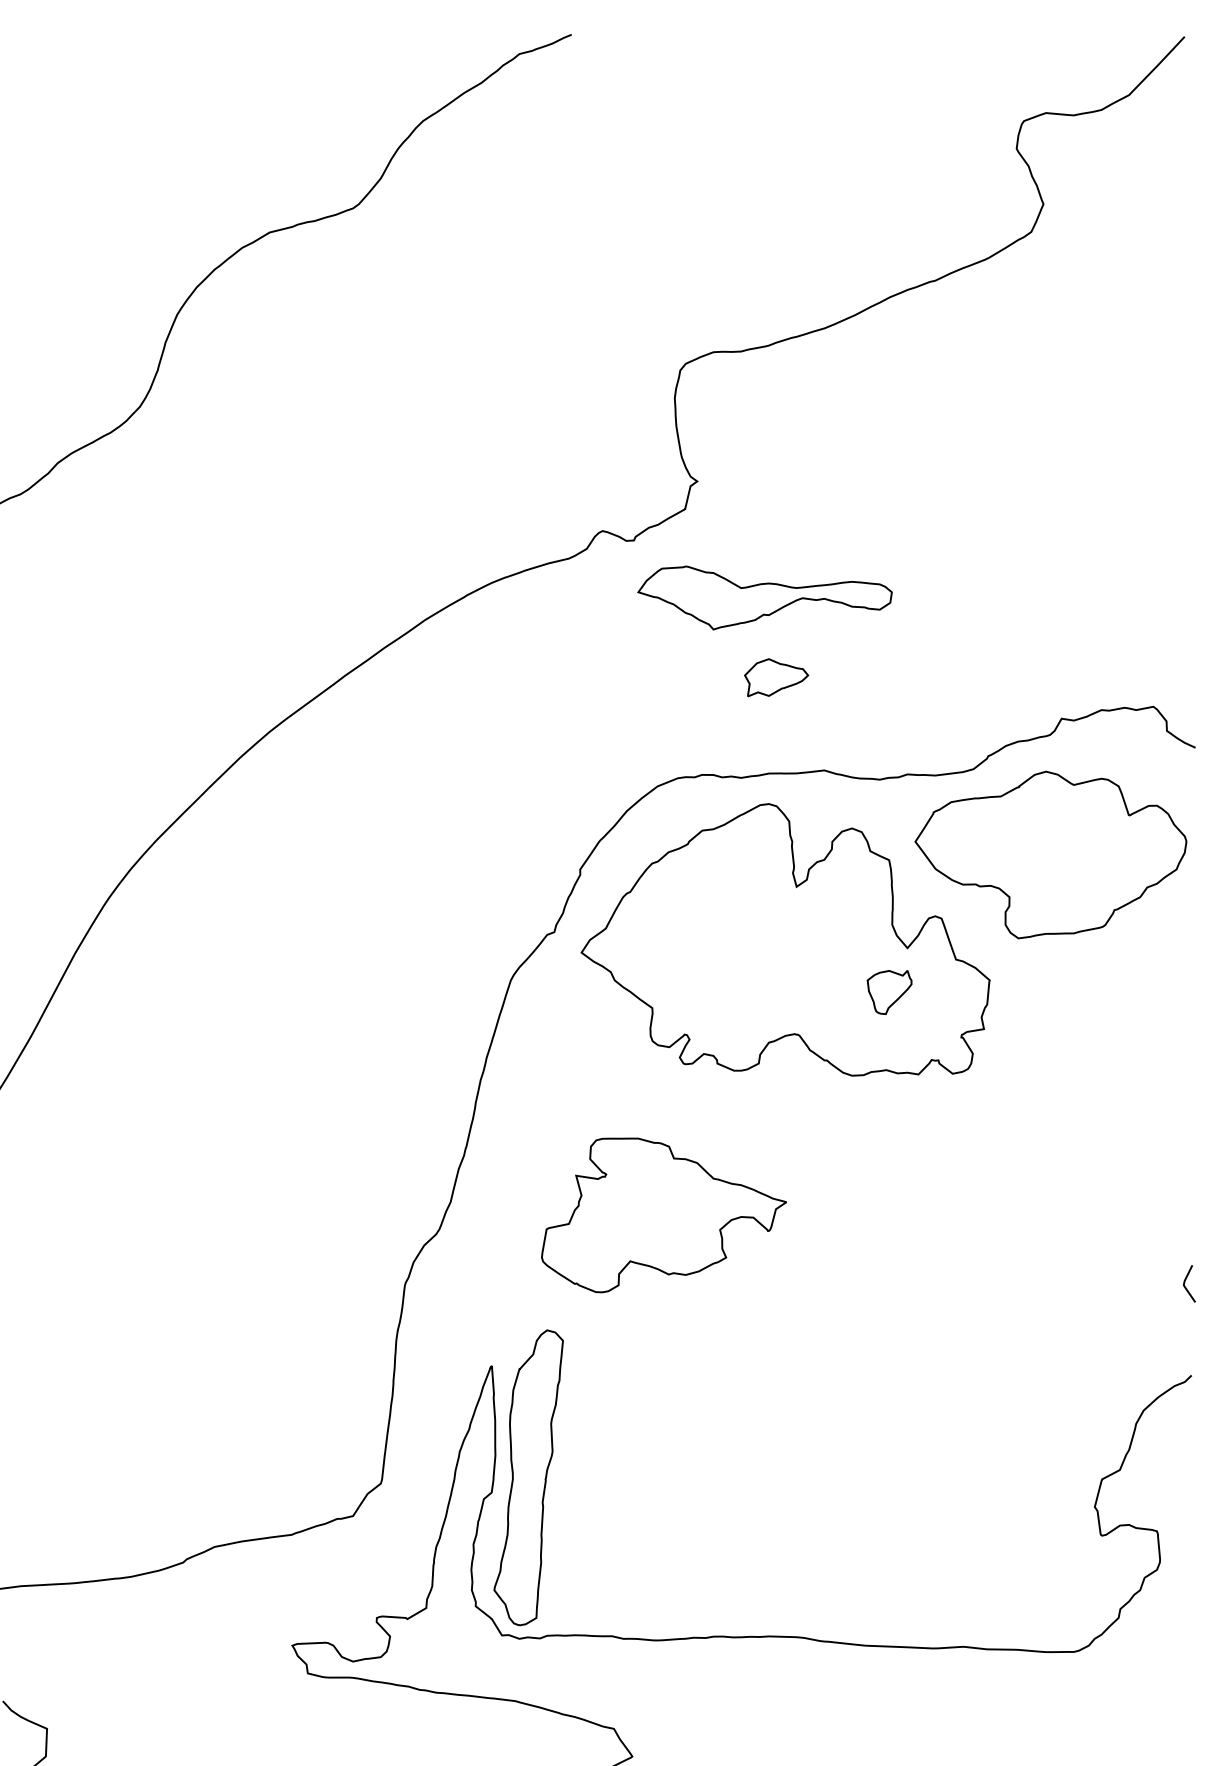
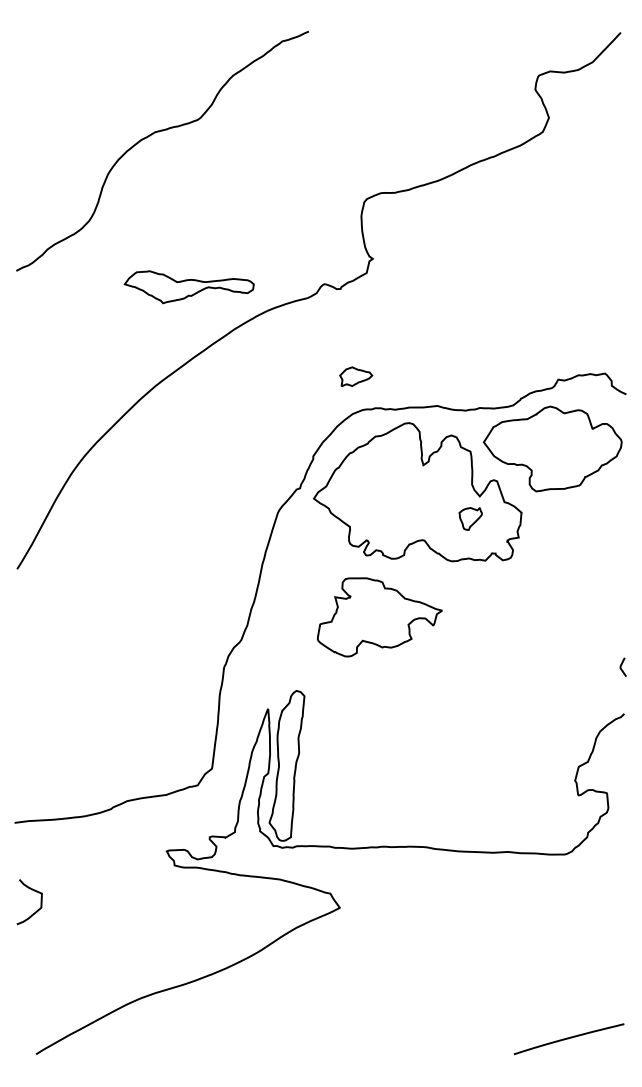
part: (763, 598) -> (188, 287), moved
part: (777, 677) -> (356, 376), moved
part: (663, 1215) -> (379, 617), moved

